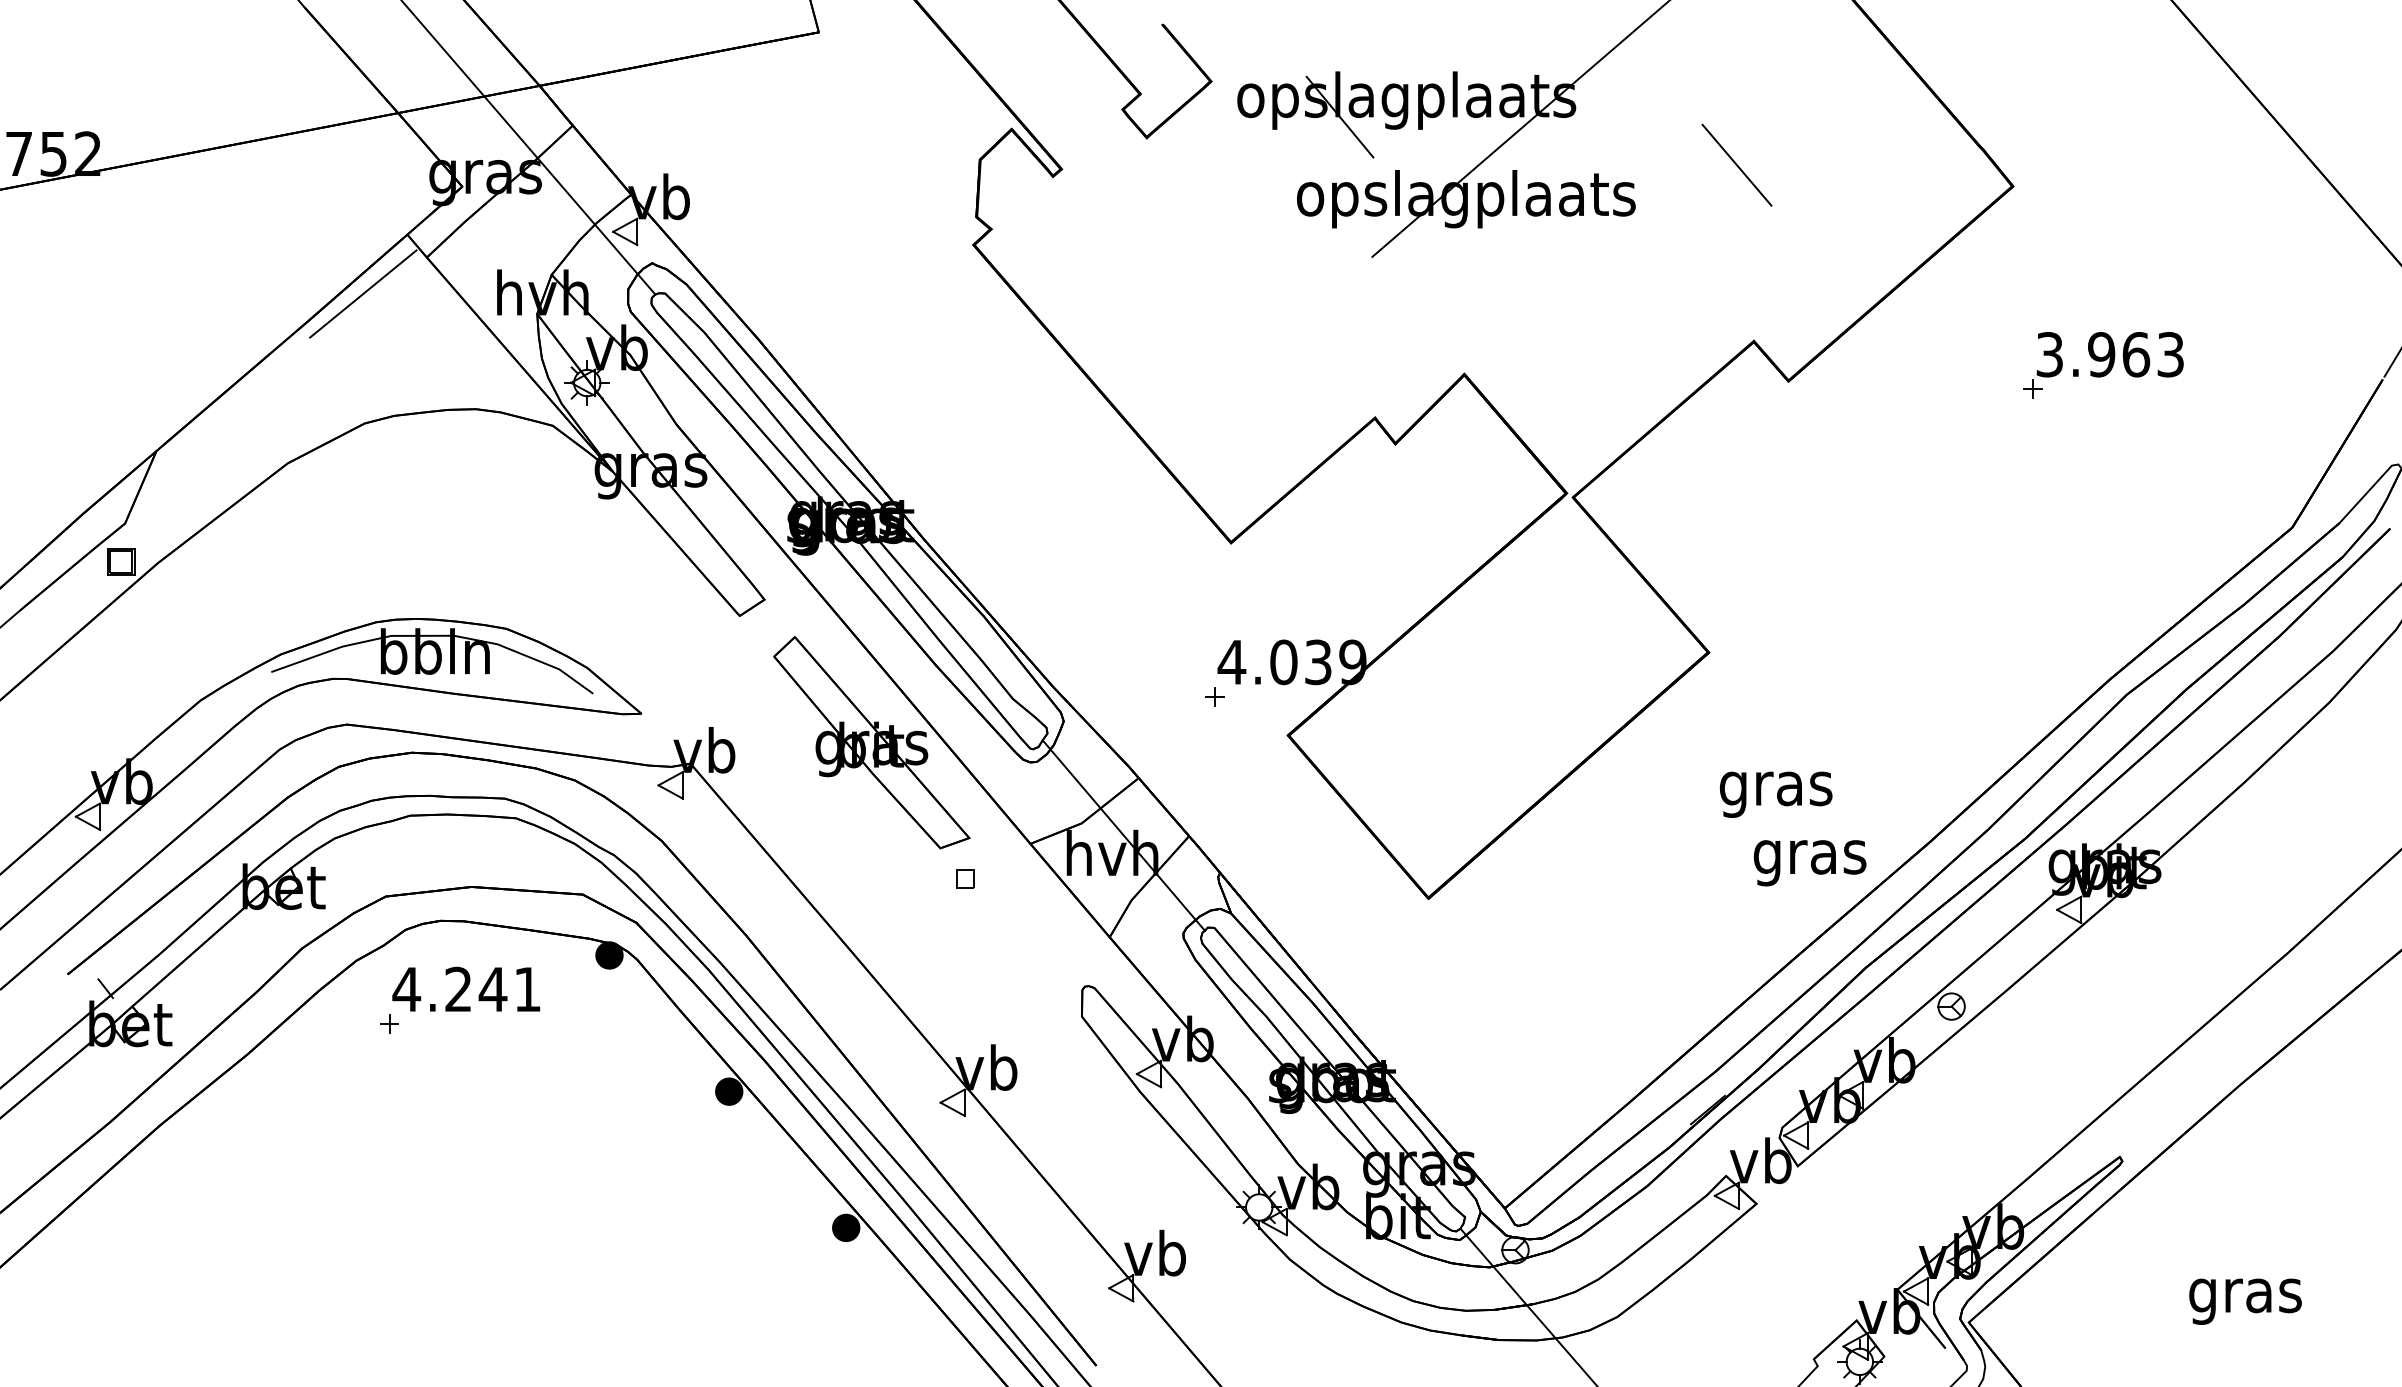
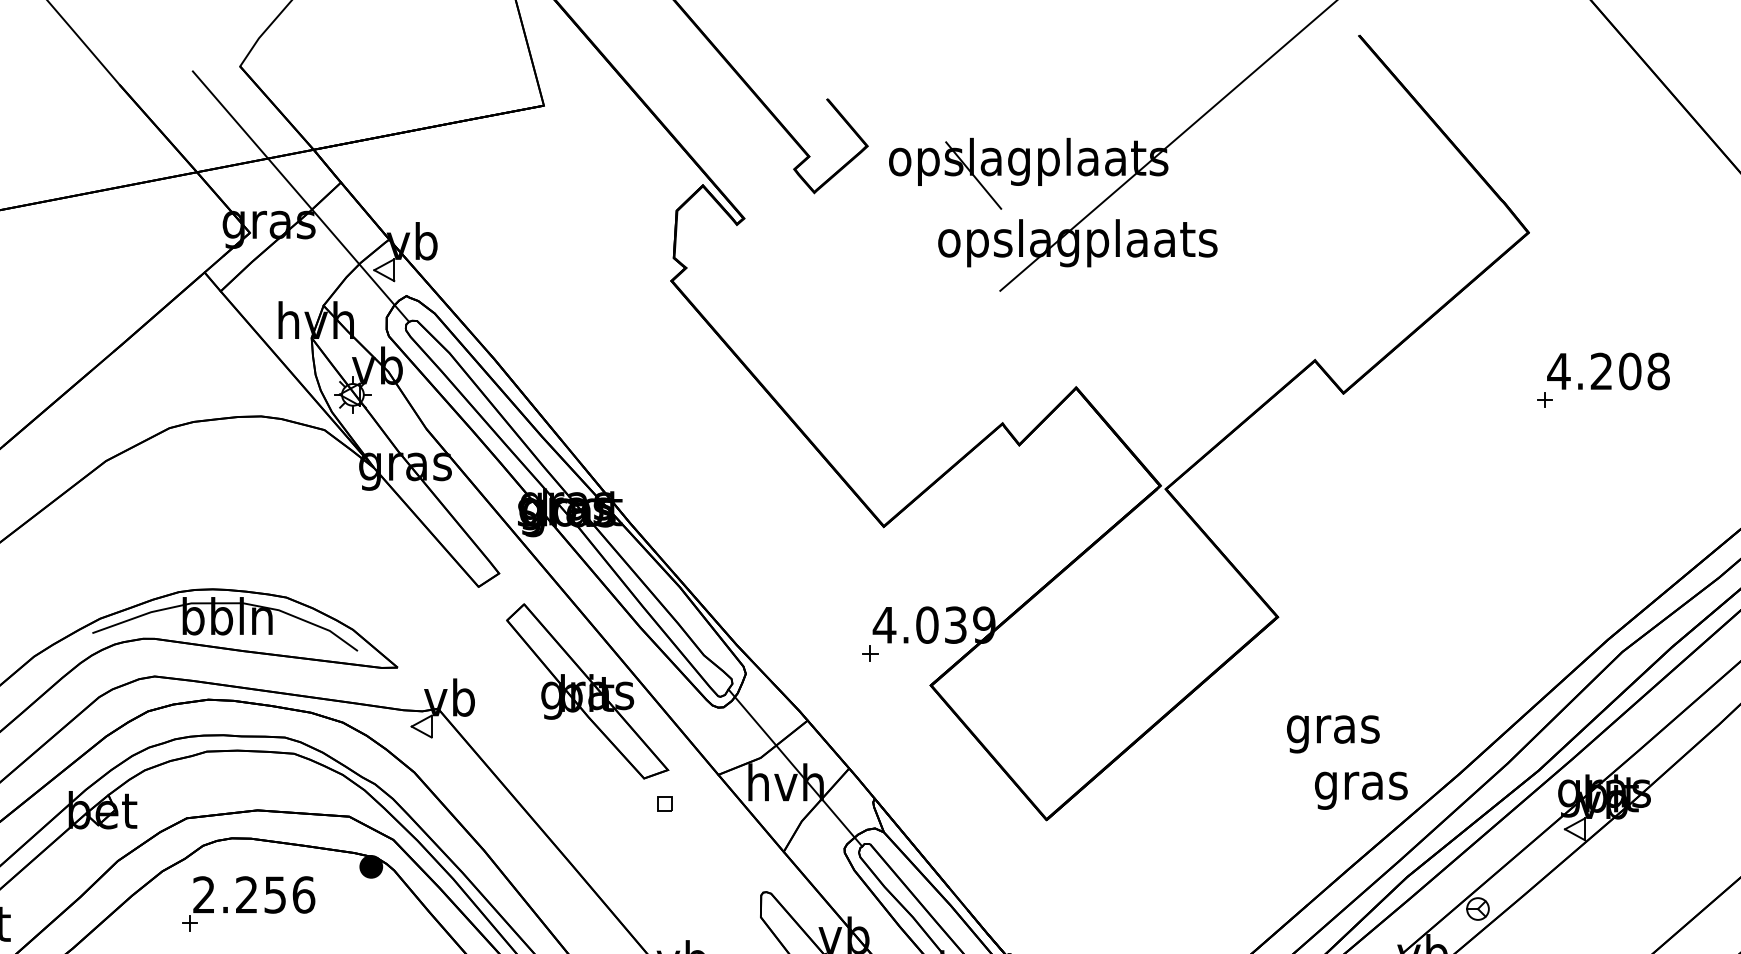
line: (1736, 164) -> (1300, 214), removed
line: (363, 293) -> (168, 321), removed
text: (2109, 354) -> (1608, 371), 3.963 -> 4.208
text: (466, 989) -> (253, 894), 4.241 -> 2.256

